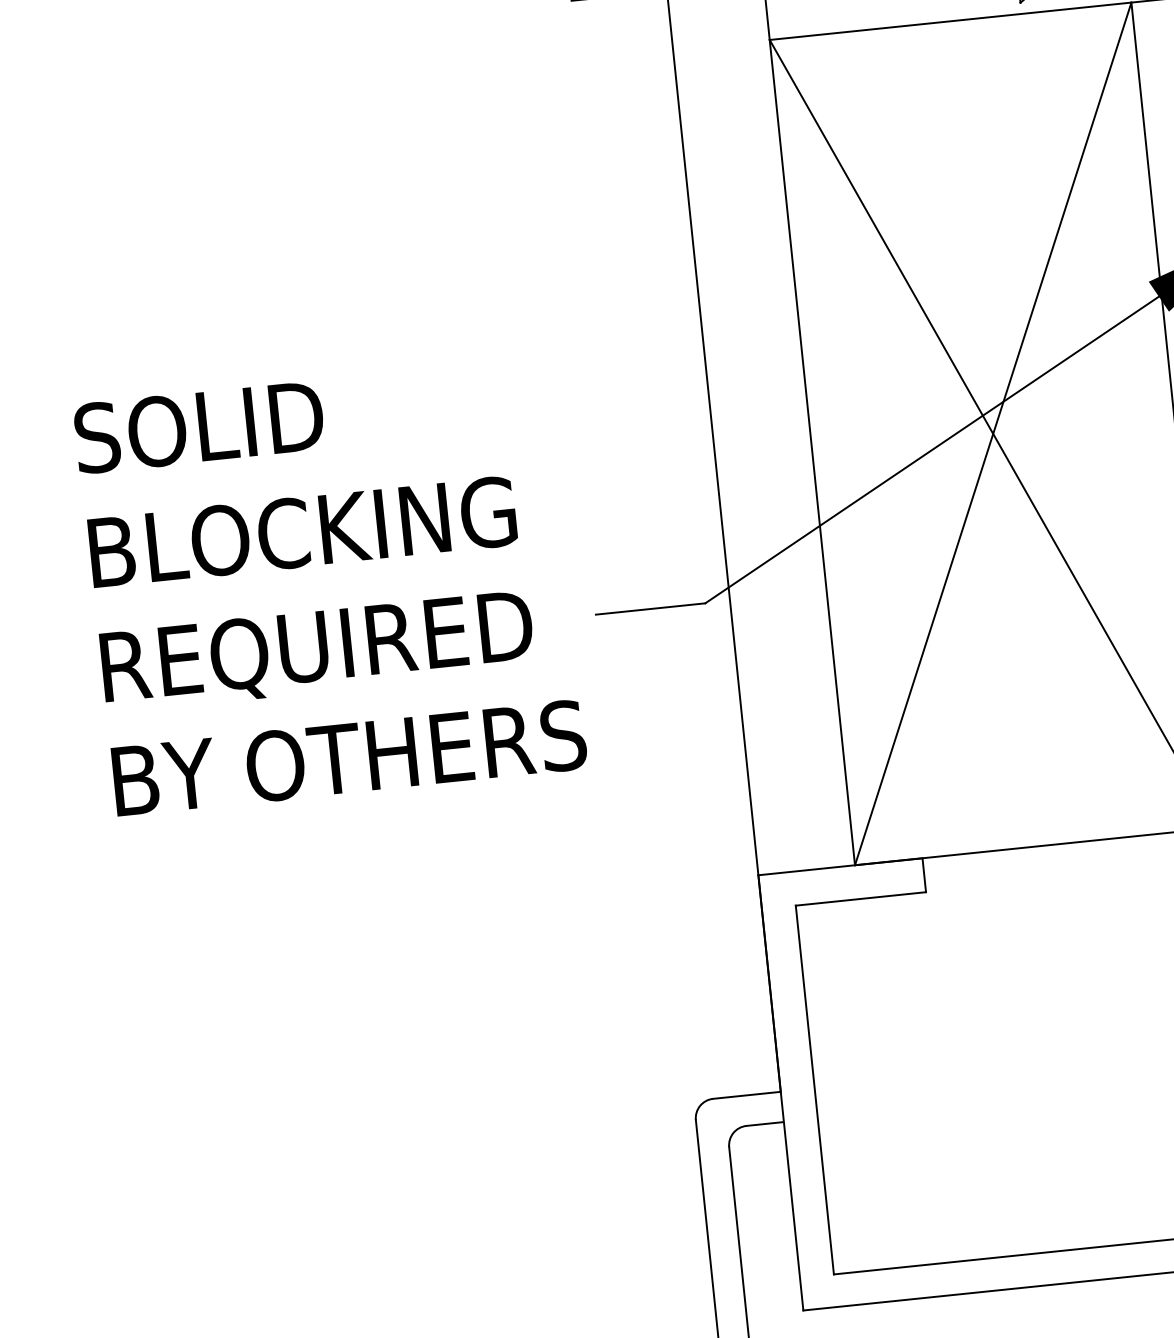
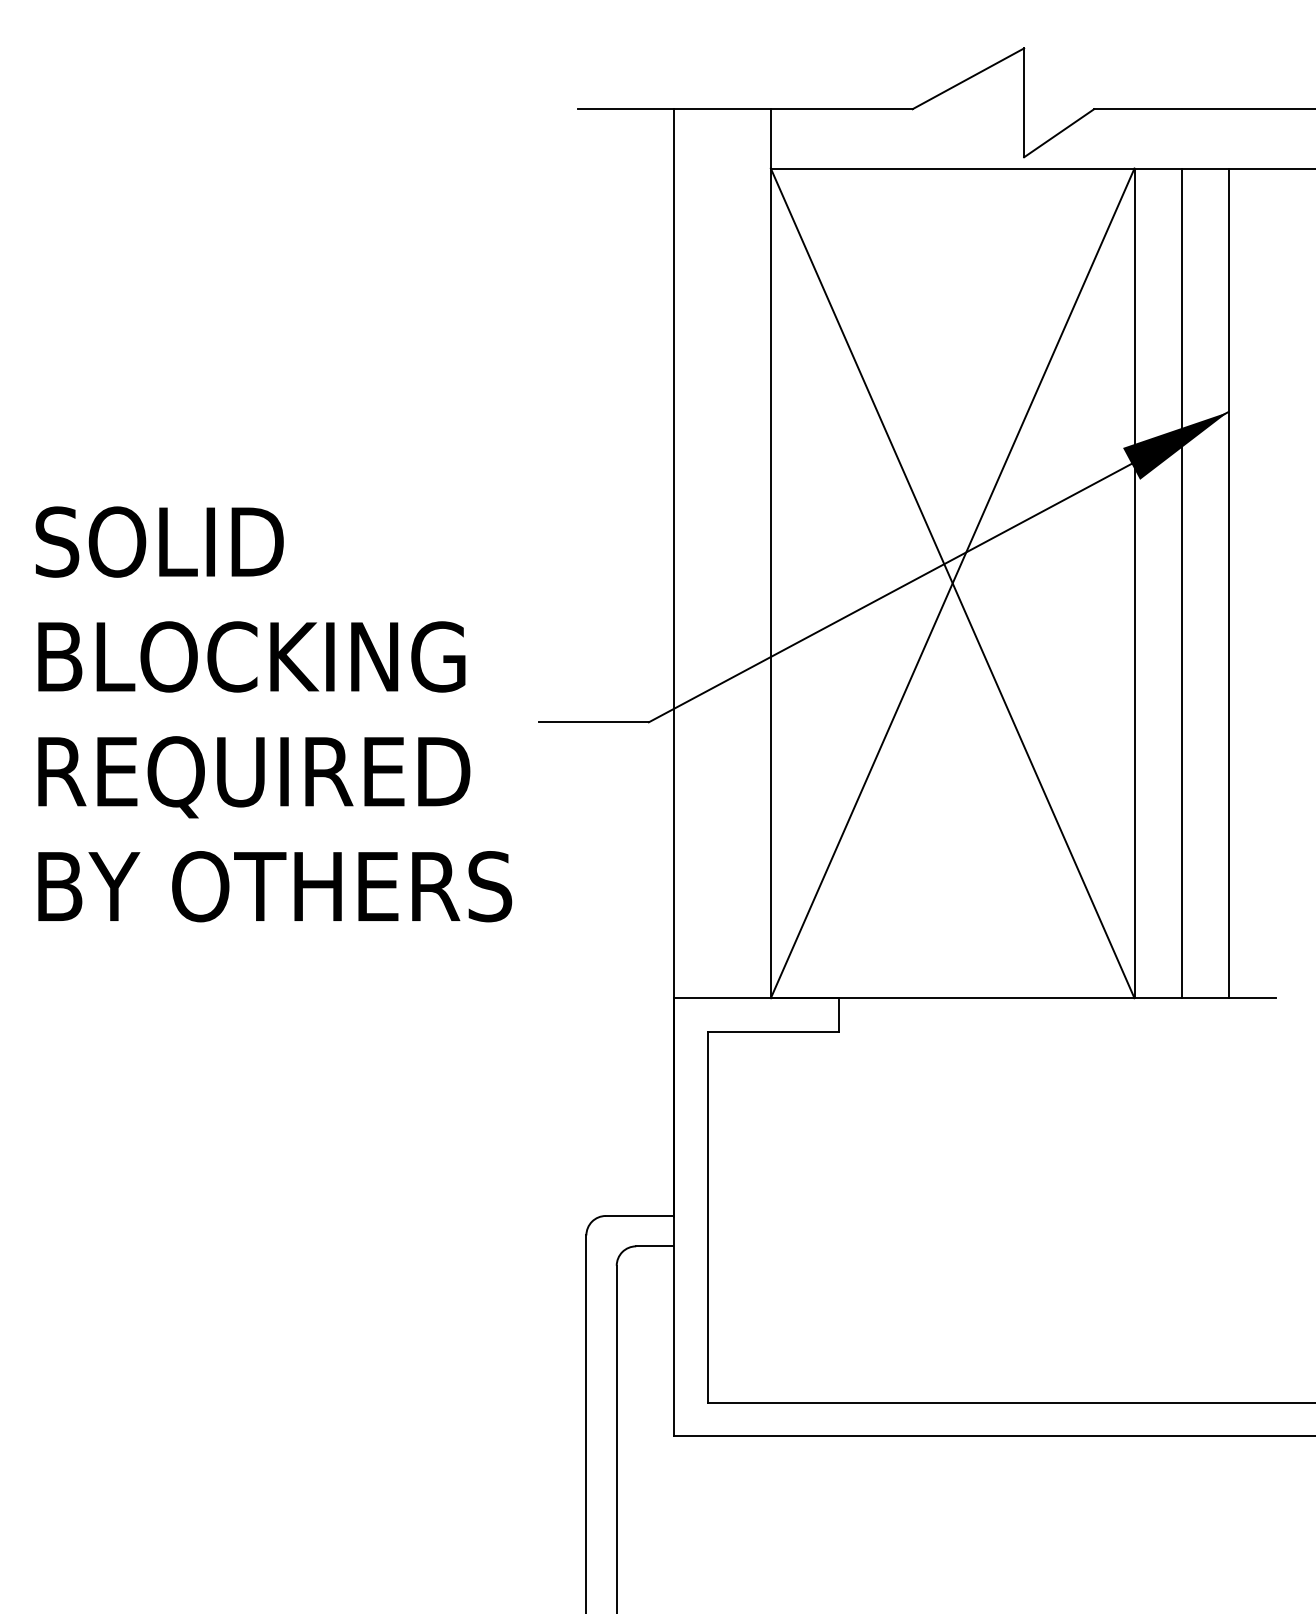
text: (330, 587) -> (273, 714), moved

